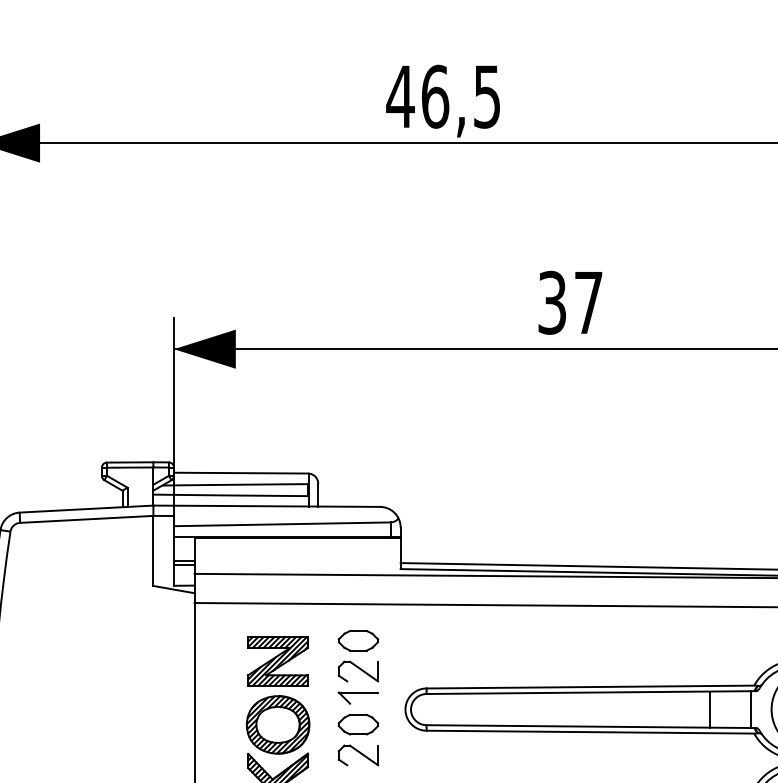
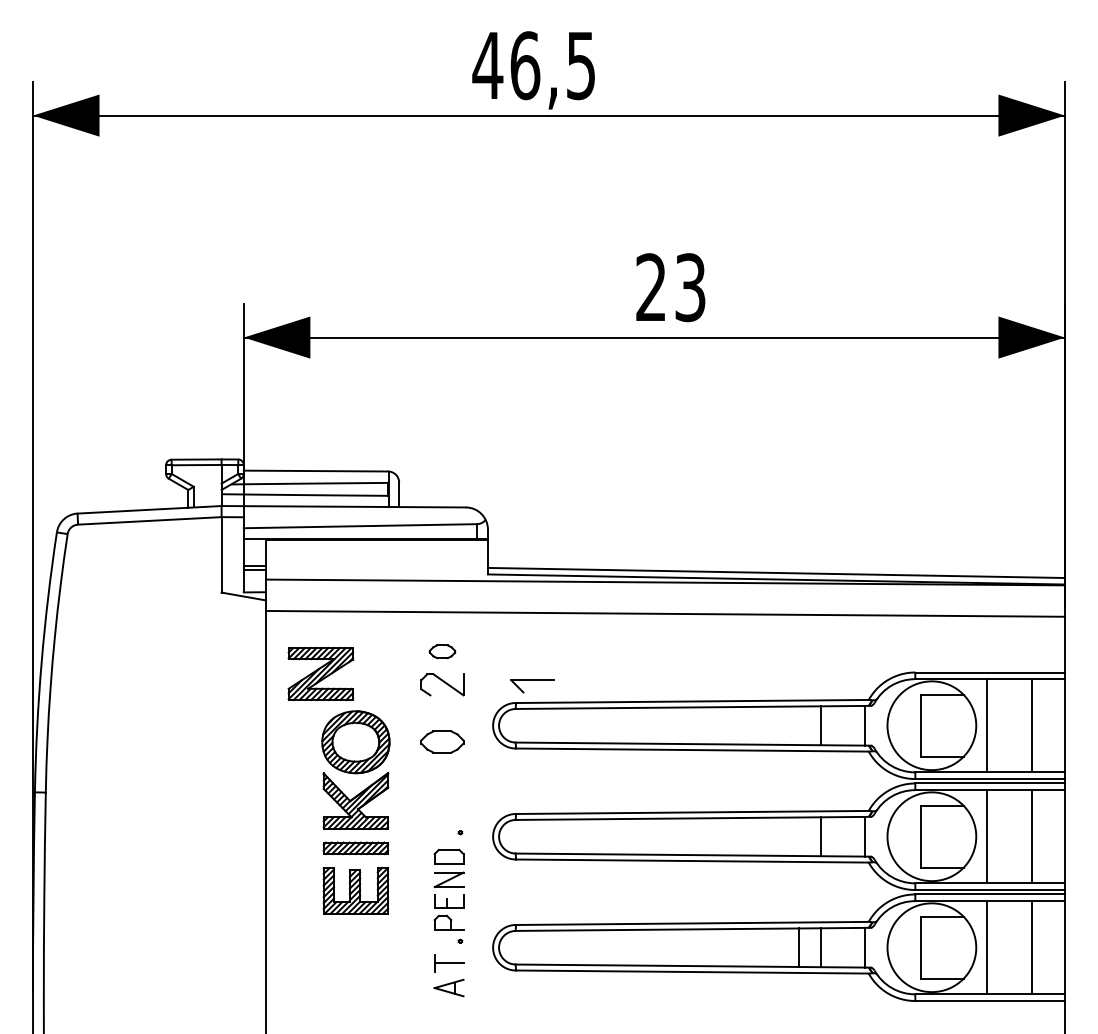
text: (570, 302) -> (670, 287), 37 -> 23
part: (358, 640) -> (442, 651), size x0.6
part: (277, 661) -> (320, 674), moved
part: (358, 698) -> (532, 686), moved
part: (358, 754) -> (442, 774), removed

